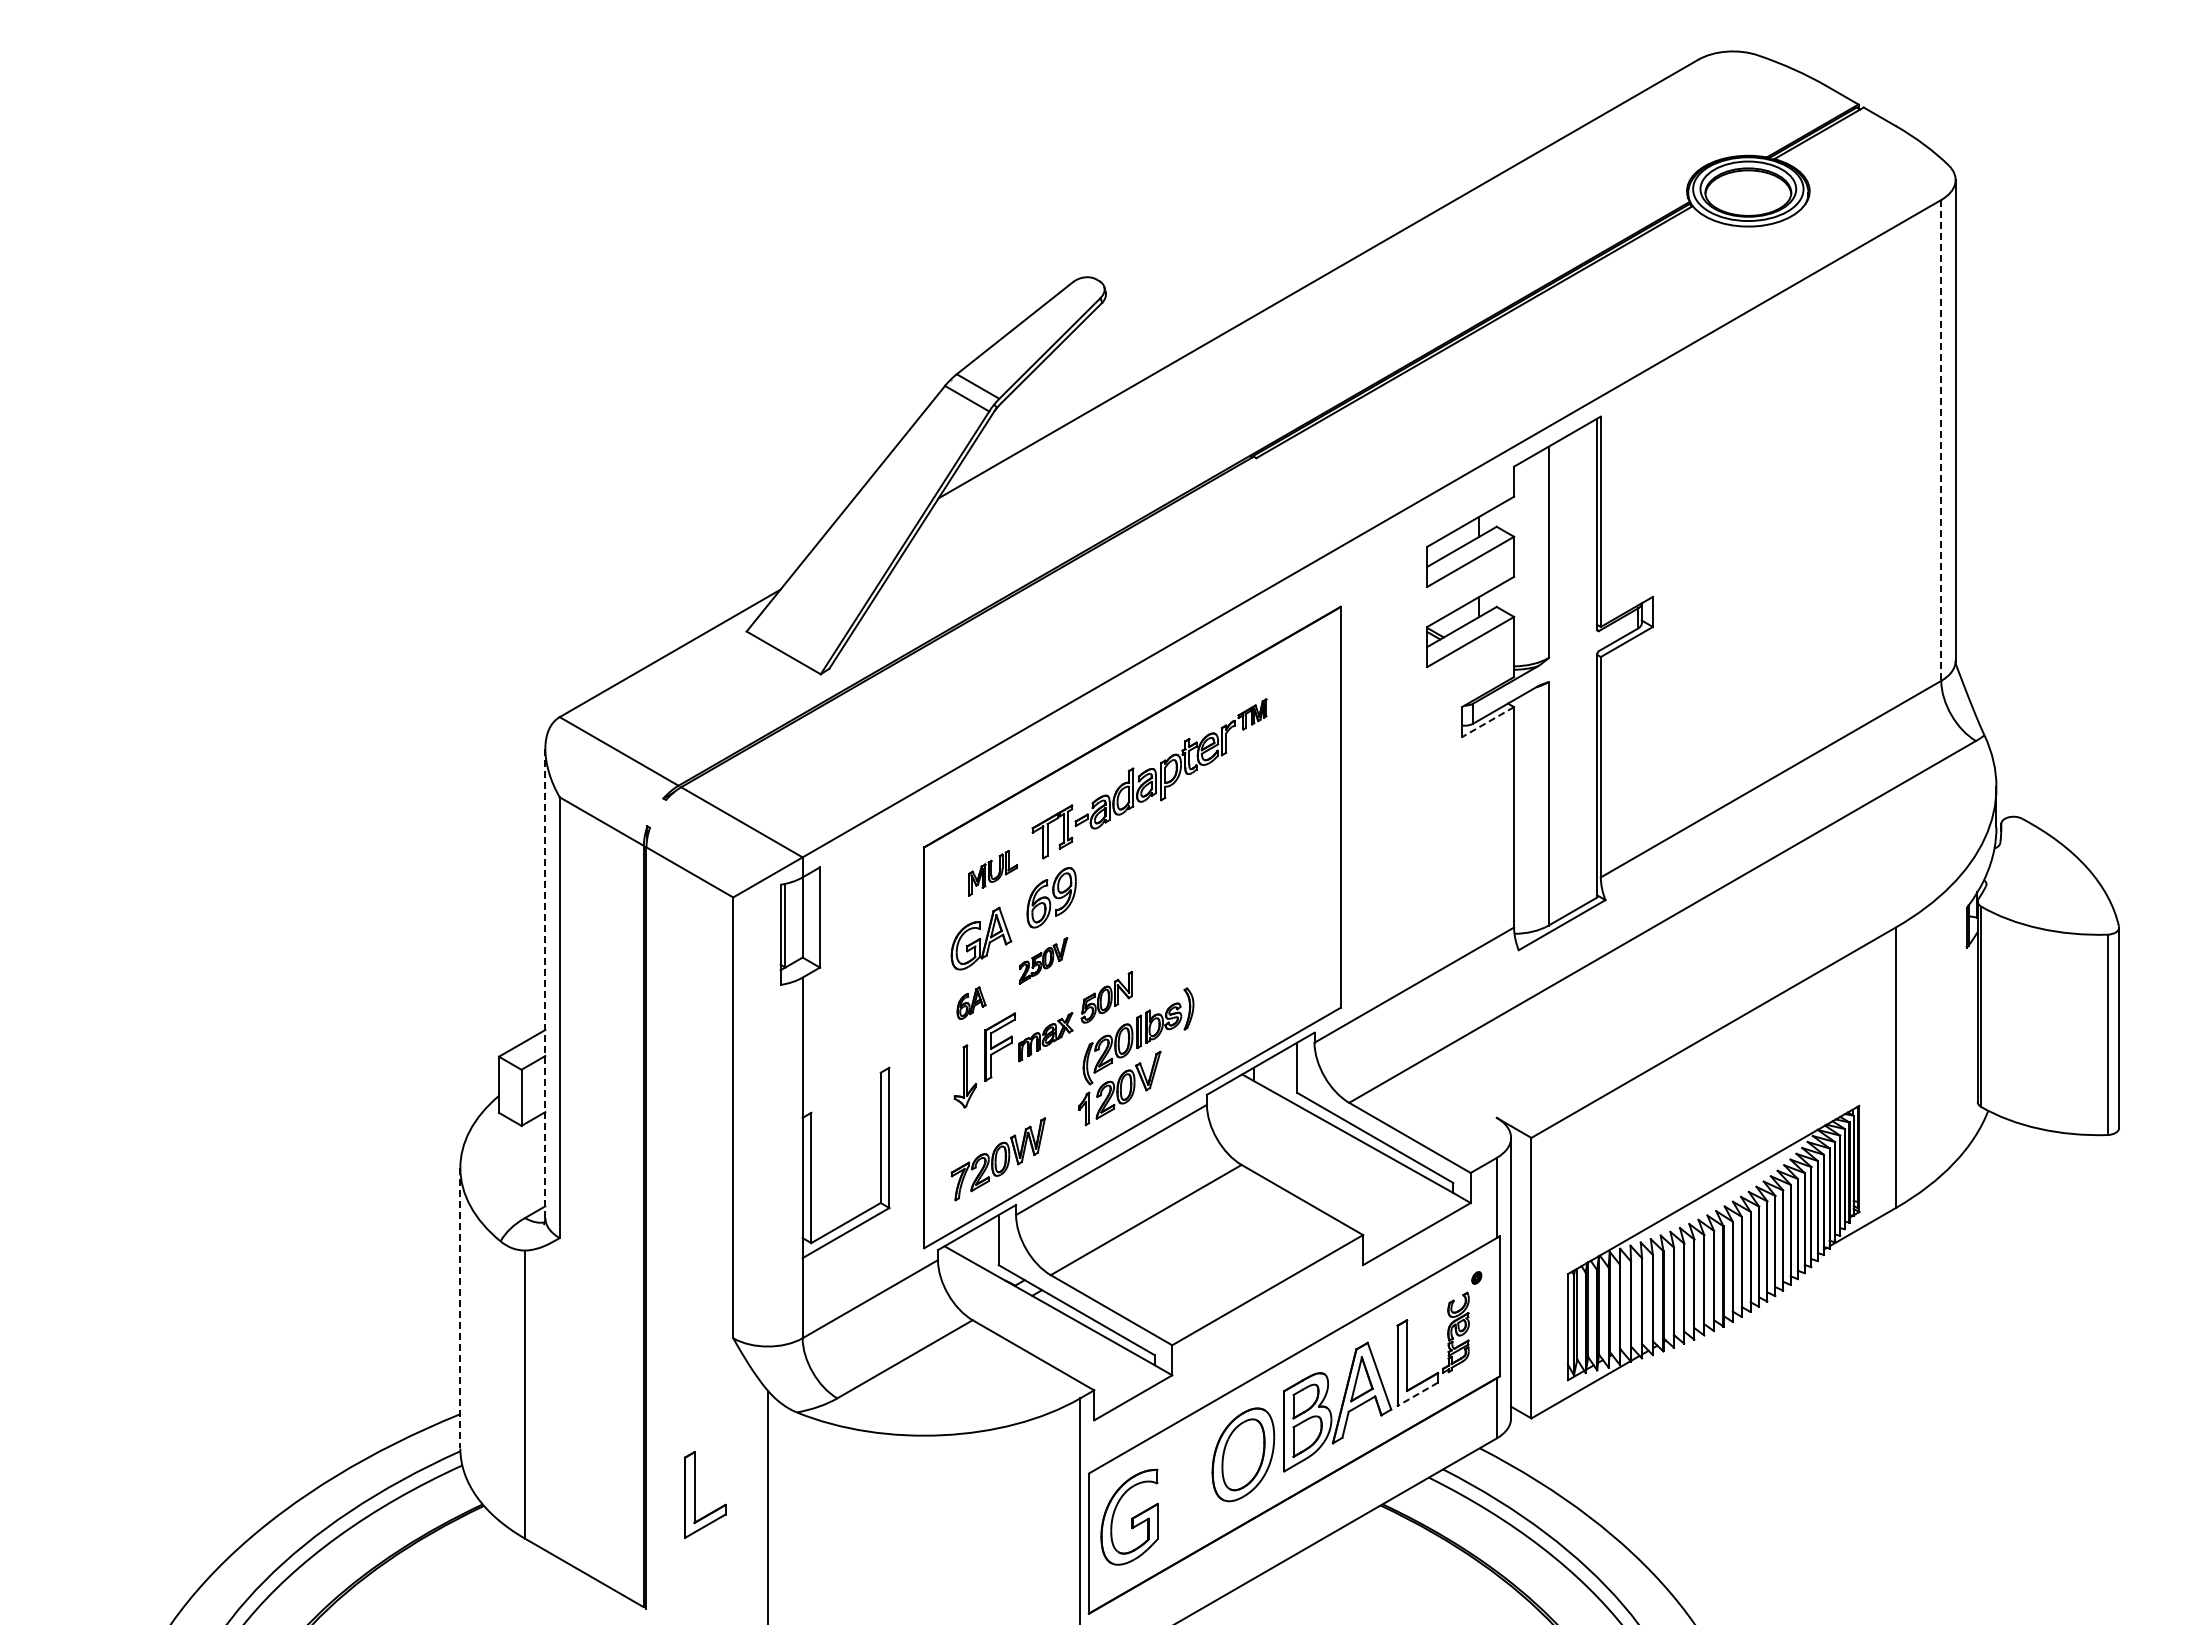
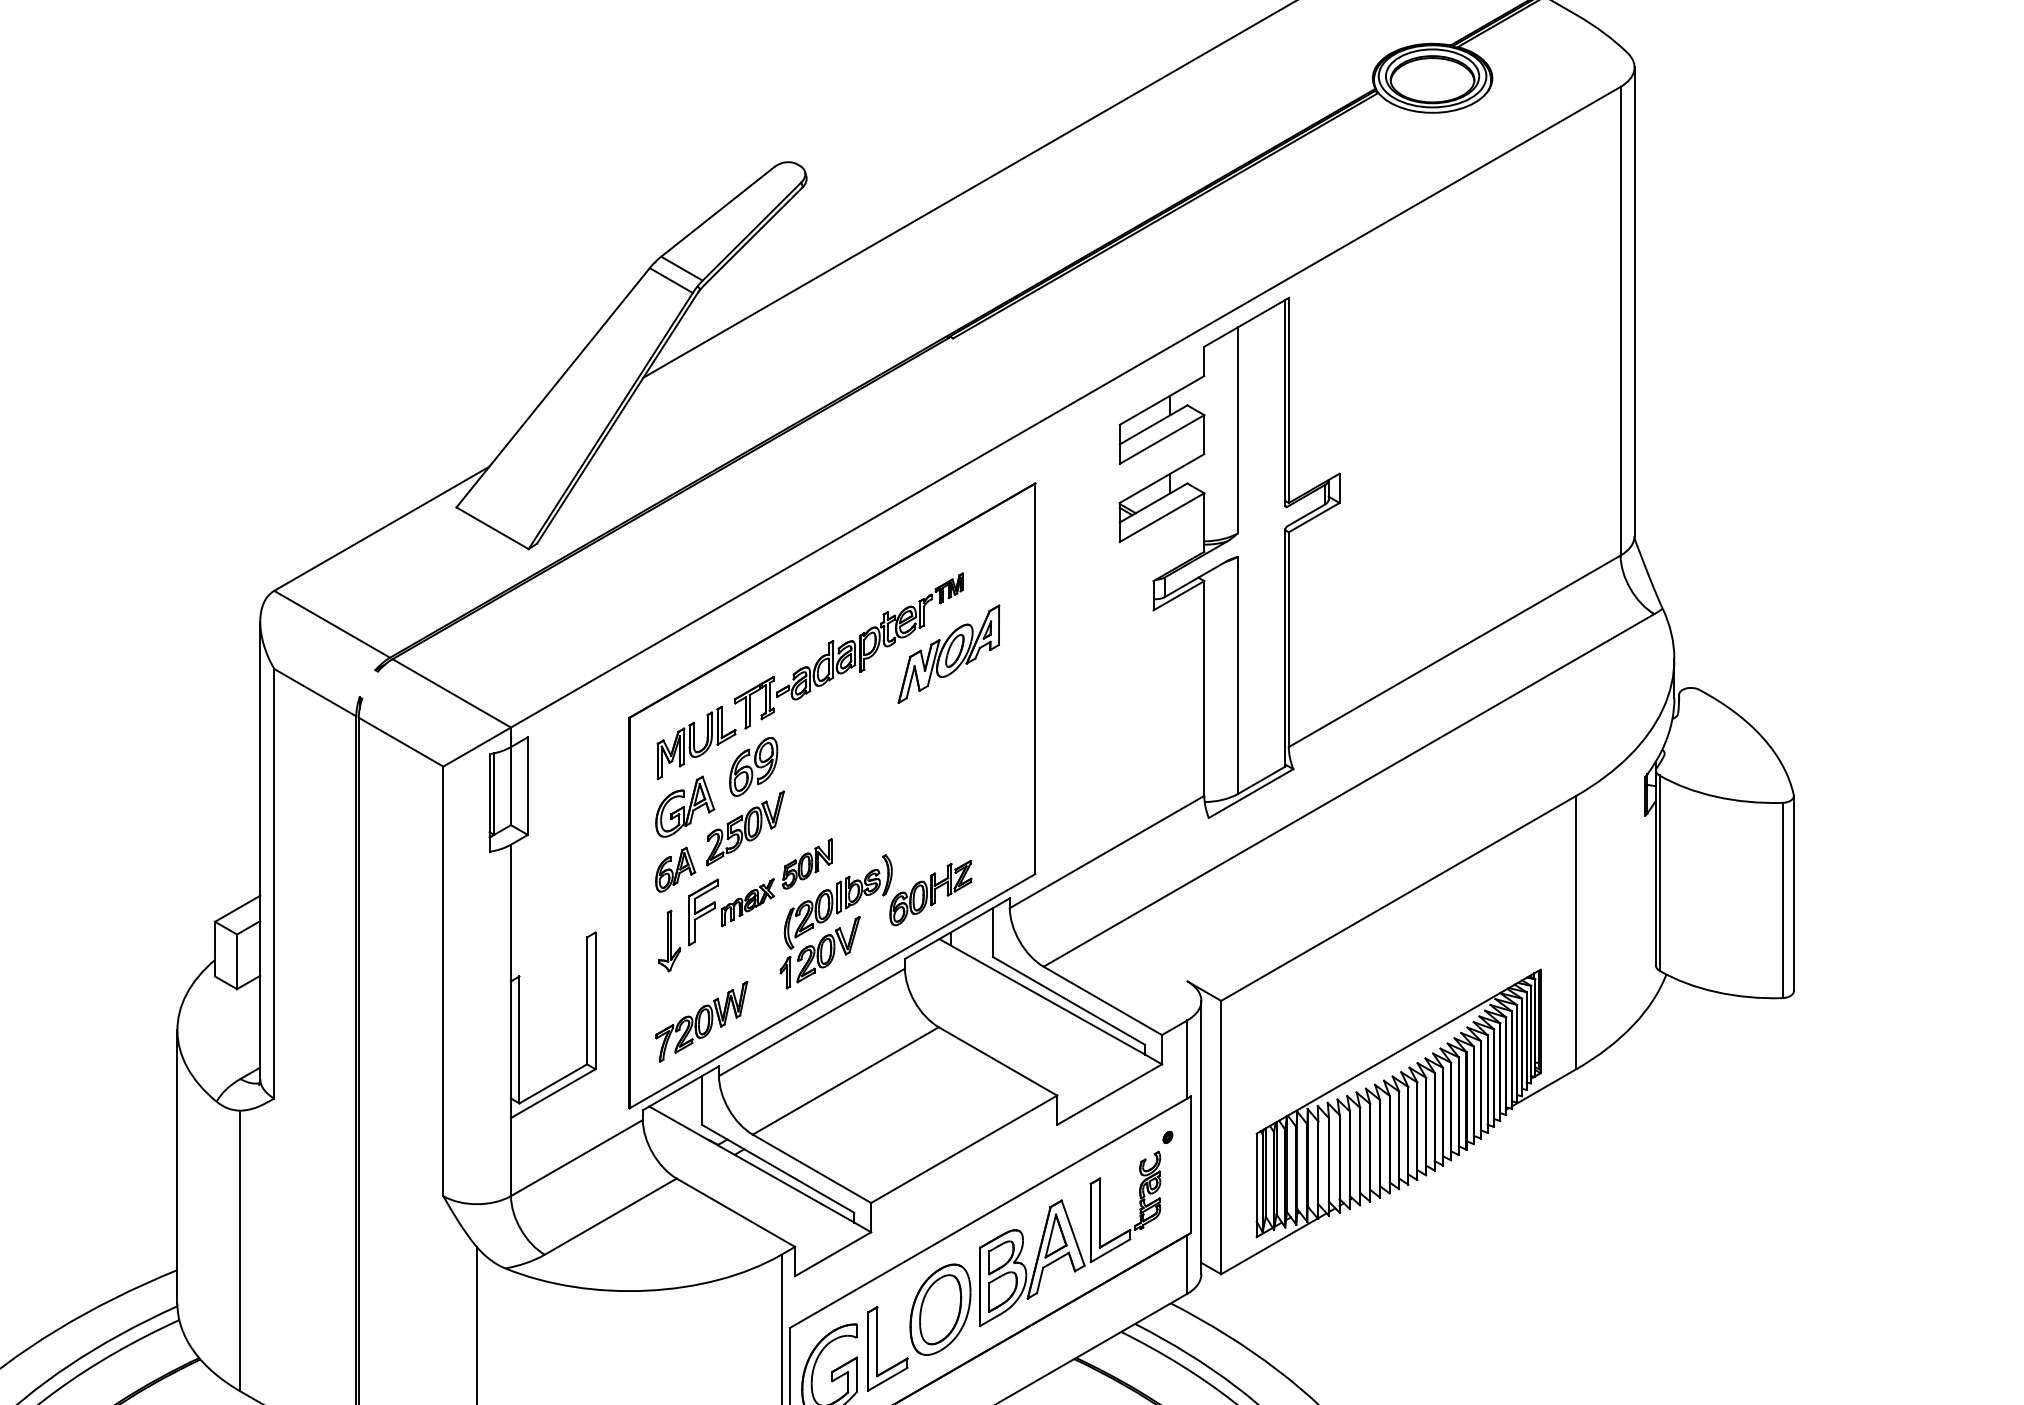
line: (1941, 440) -> (1620, 321), dashed -> solid
line: (1487, 722) -> (1178, 596), dashed -> solid
part: (1251, 782) -> (948, 654), added
part: (992, 873) -> (696, 743), size x1.67
part: (1043, 960) -> (745, 828), size x1.67
line: (545, 983) -> (260, 850), dashed -> solid
part: (971, 1002) -> (675, 868), size x1.43
part: (1233, 1027) -> (930, 893), added
line: (460, 1308) -> (177, 1167), dashed -> solid
line: (1417, 1394) -> (1110, 1250), dashed -> solid
part: (695, 1494) -> (878, 1348), moved

